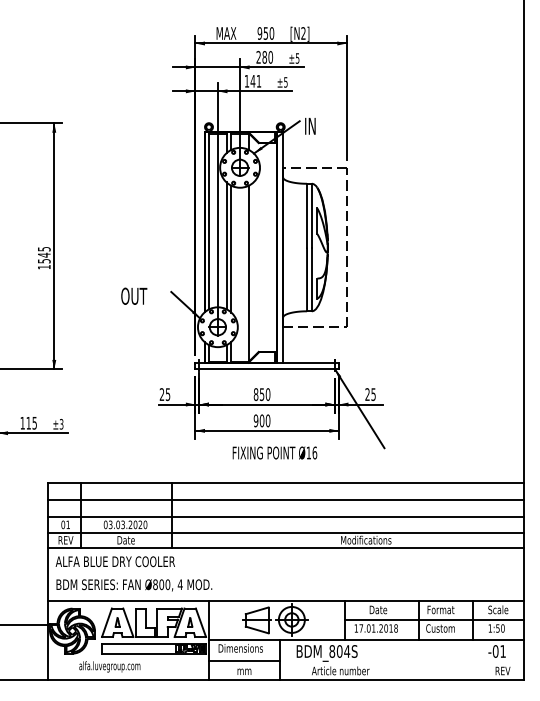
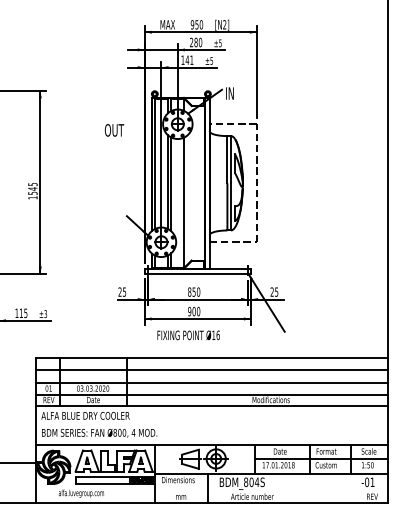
text: (134, 296) -> (114, 130), moved
text: (274, 453) -> (188, 335), moved
line: (243, 659) -> (180, 488), removed

